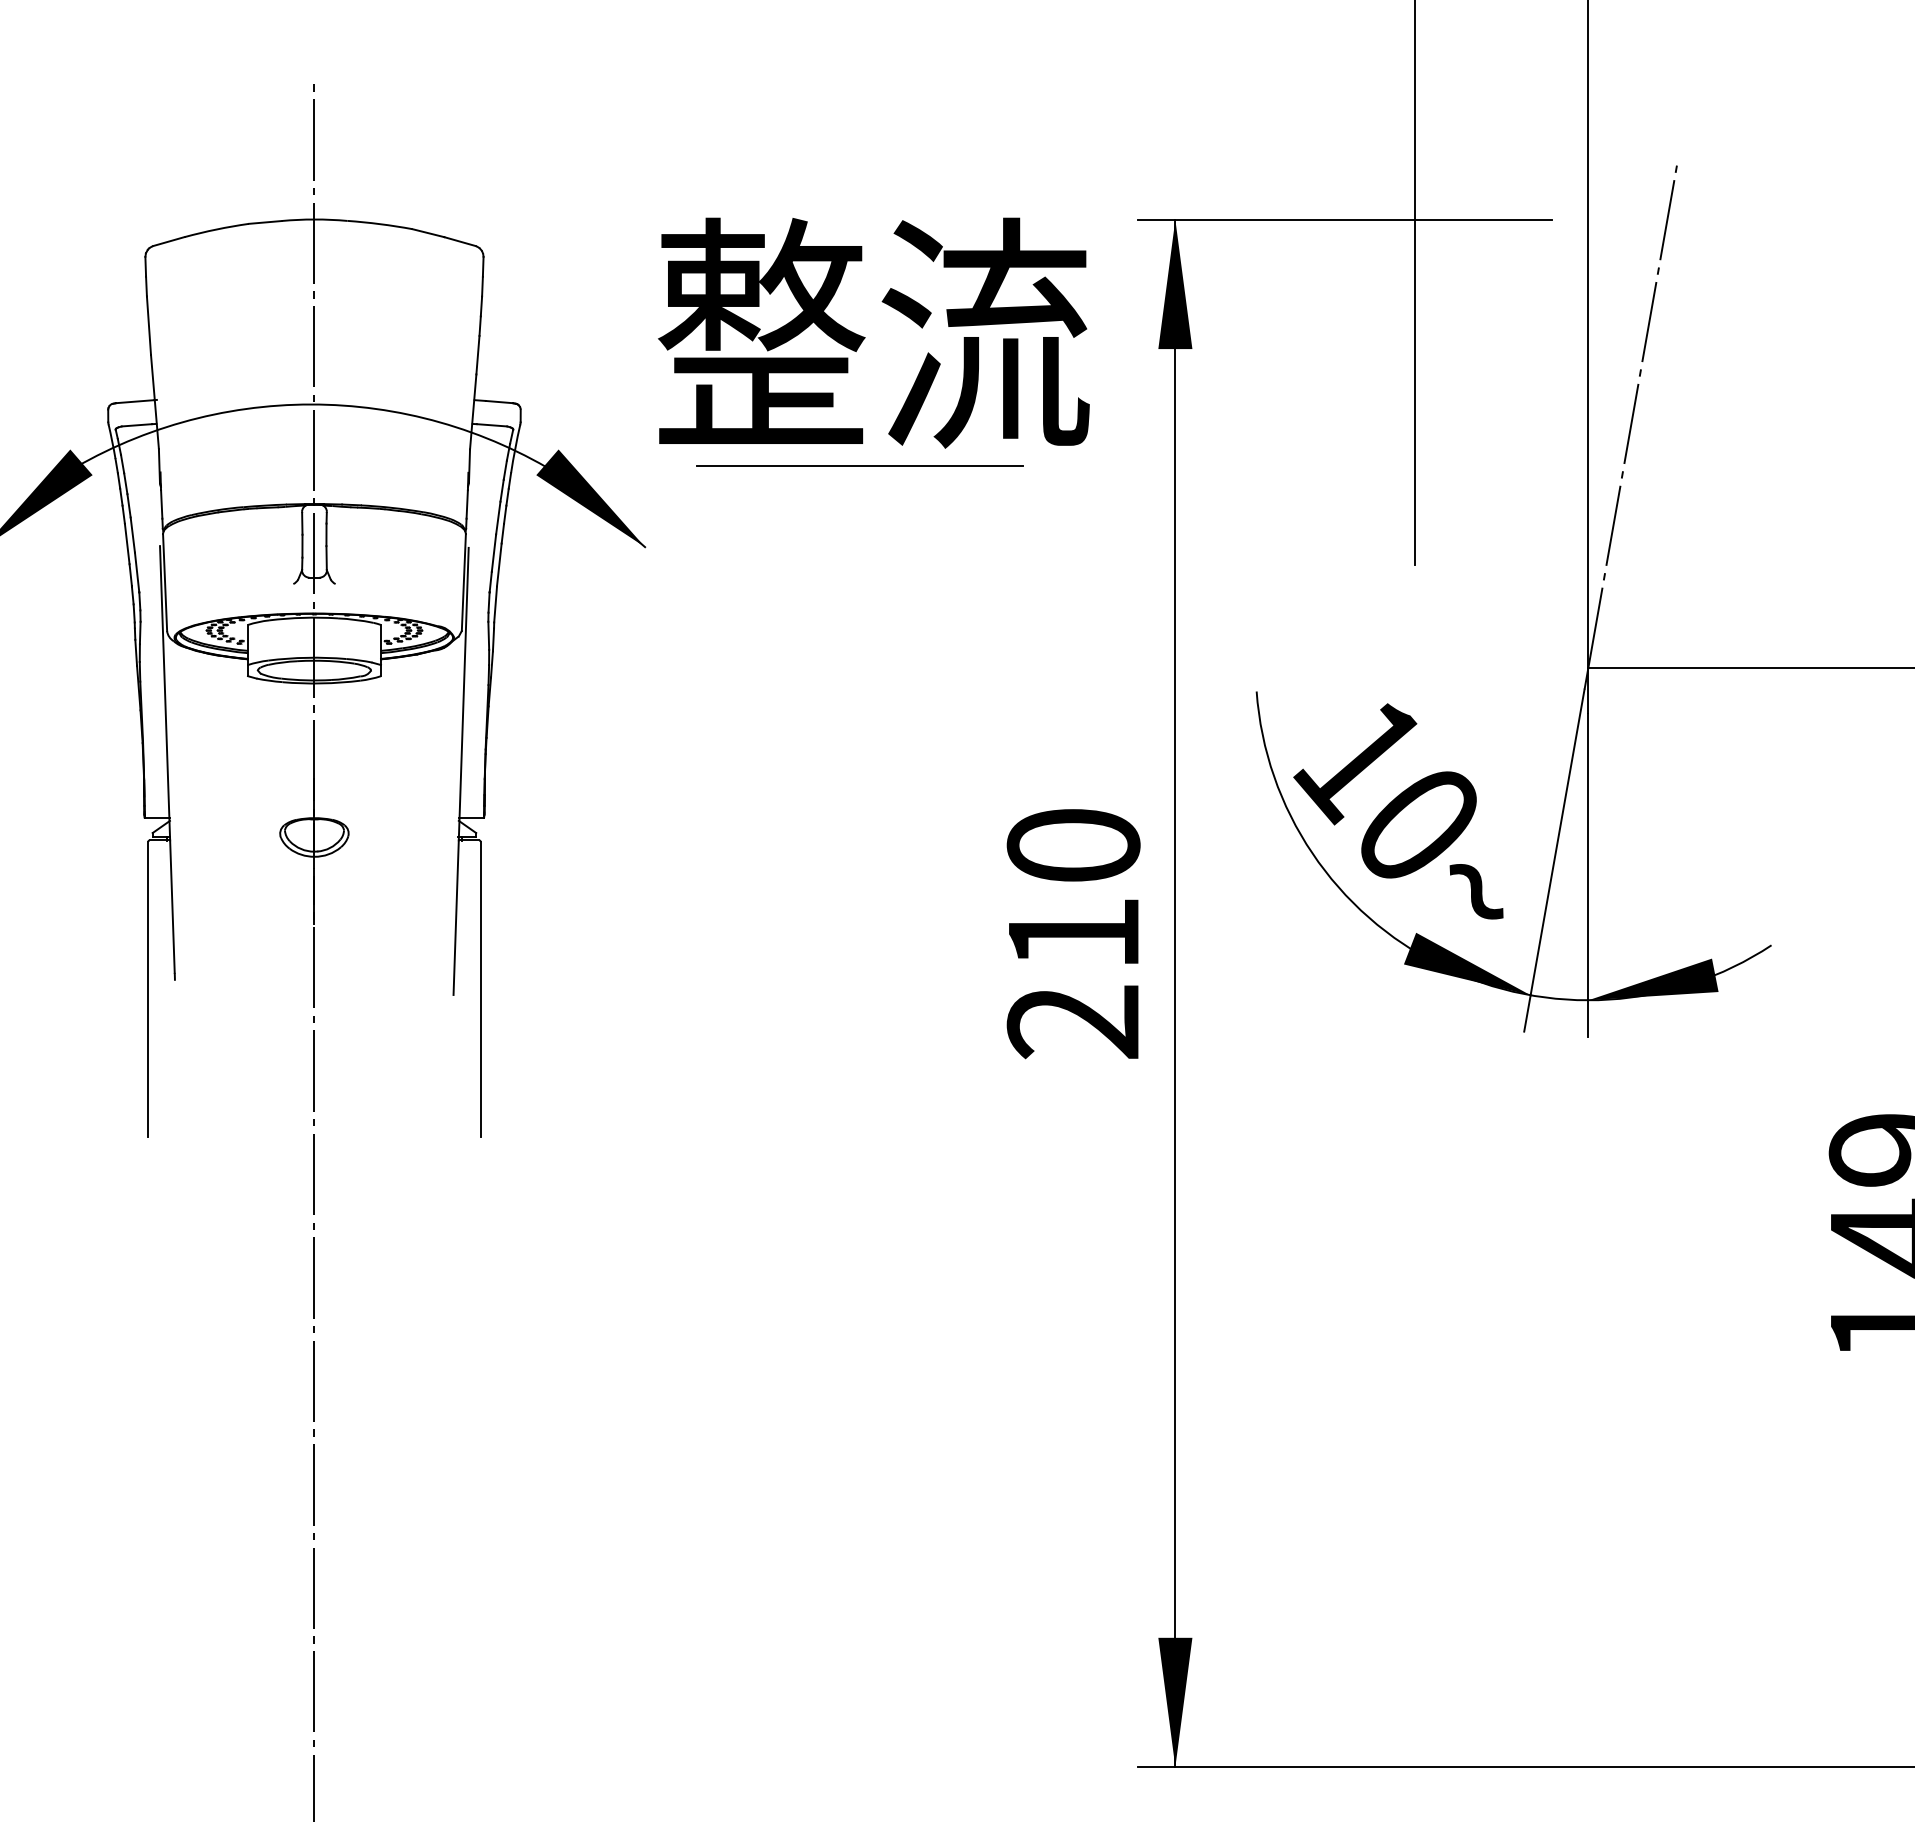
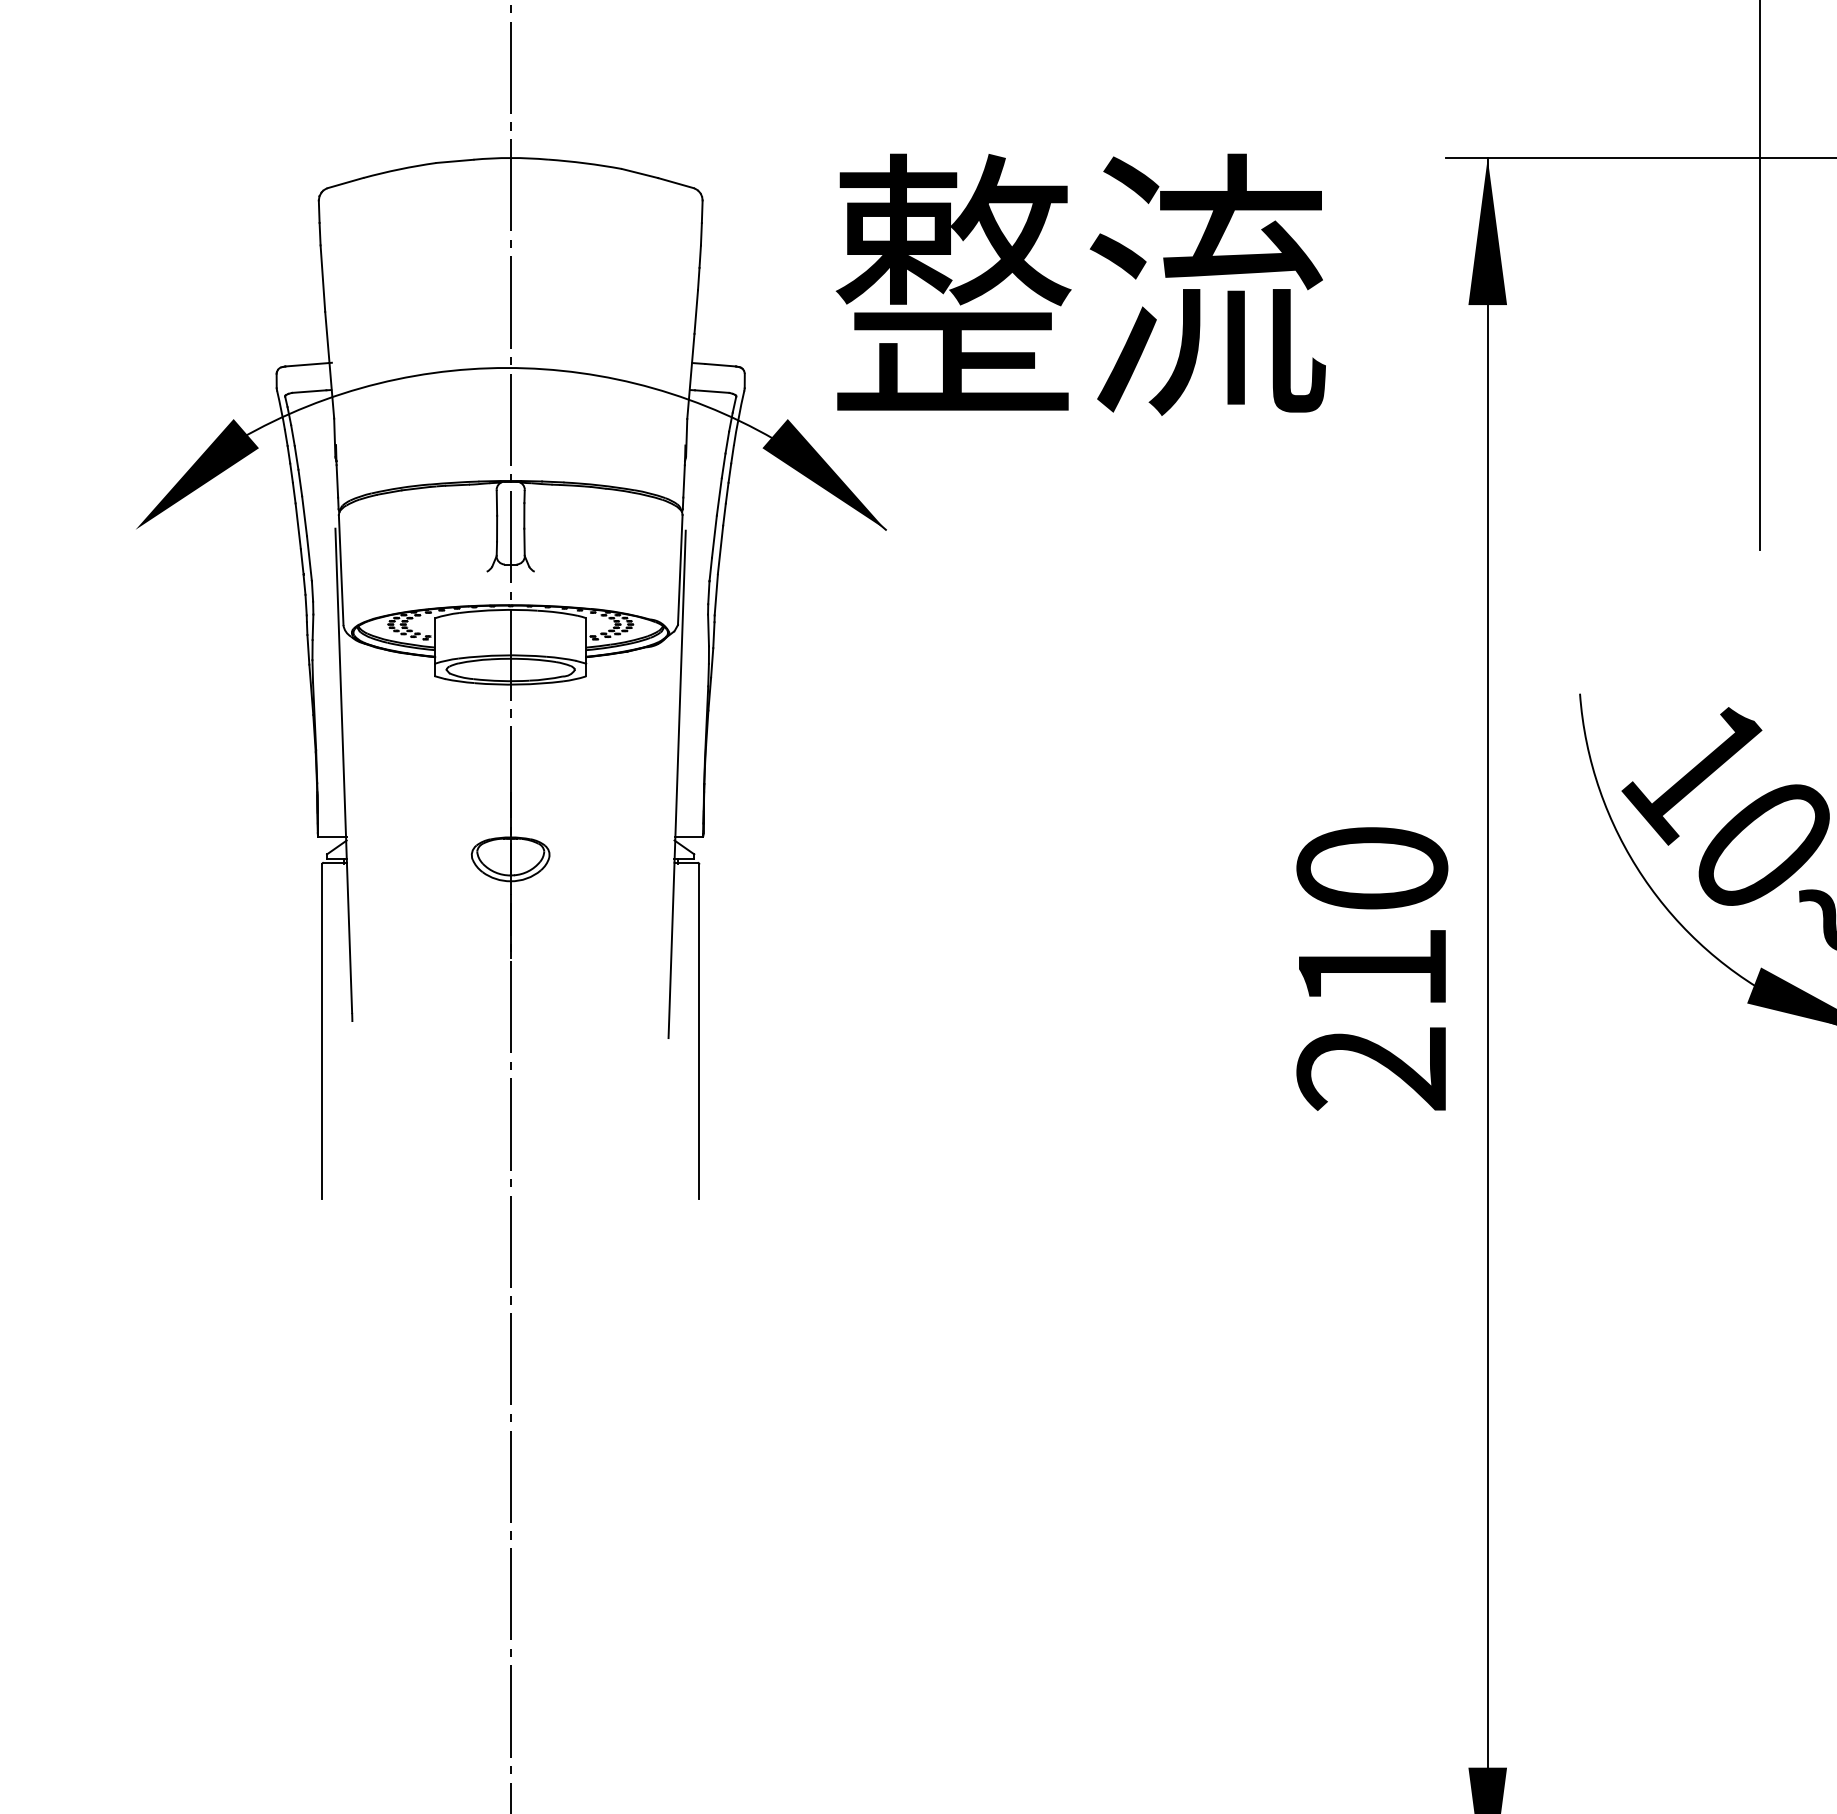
text: (873, 332) -> (1080, 283), moved
line: (859, 466) -> (1129, 438), removed

